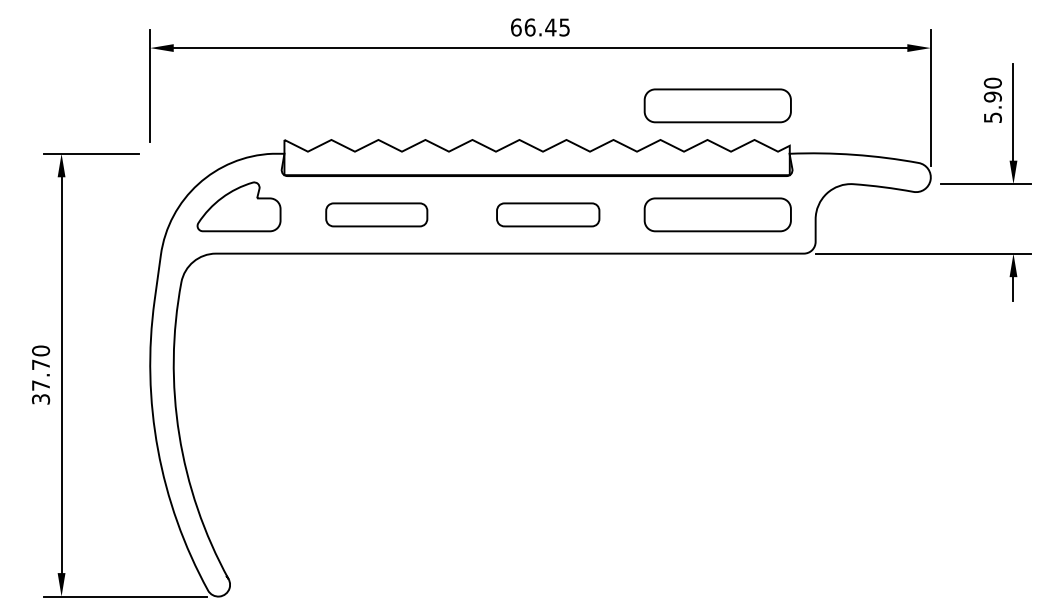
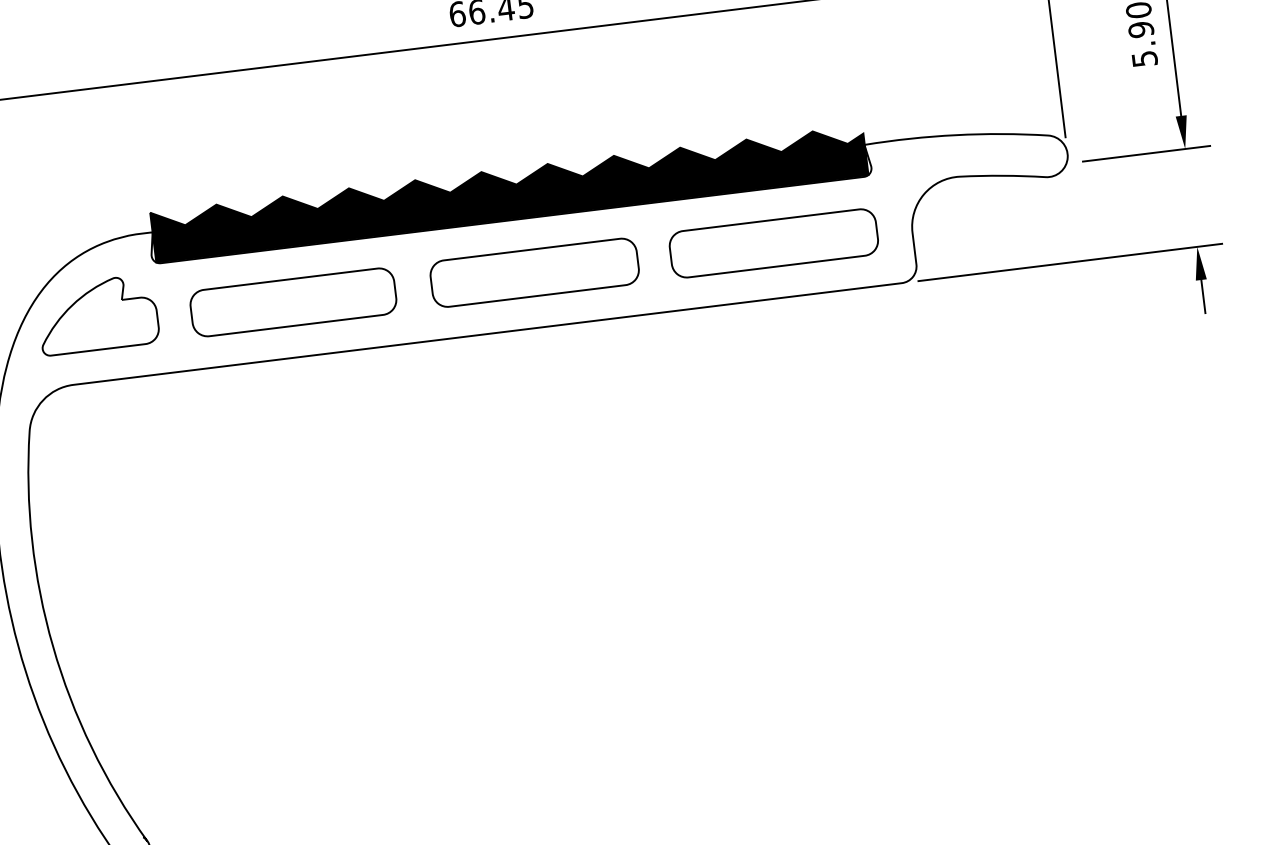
part: (717, 105) -> (754, 89), removed
fill: (536, 157) -> (508, 193), added
part: (376, 214) -> (292, 301), size x1.43
part: (548, 214) -> (535, 272), size x1.43

